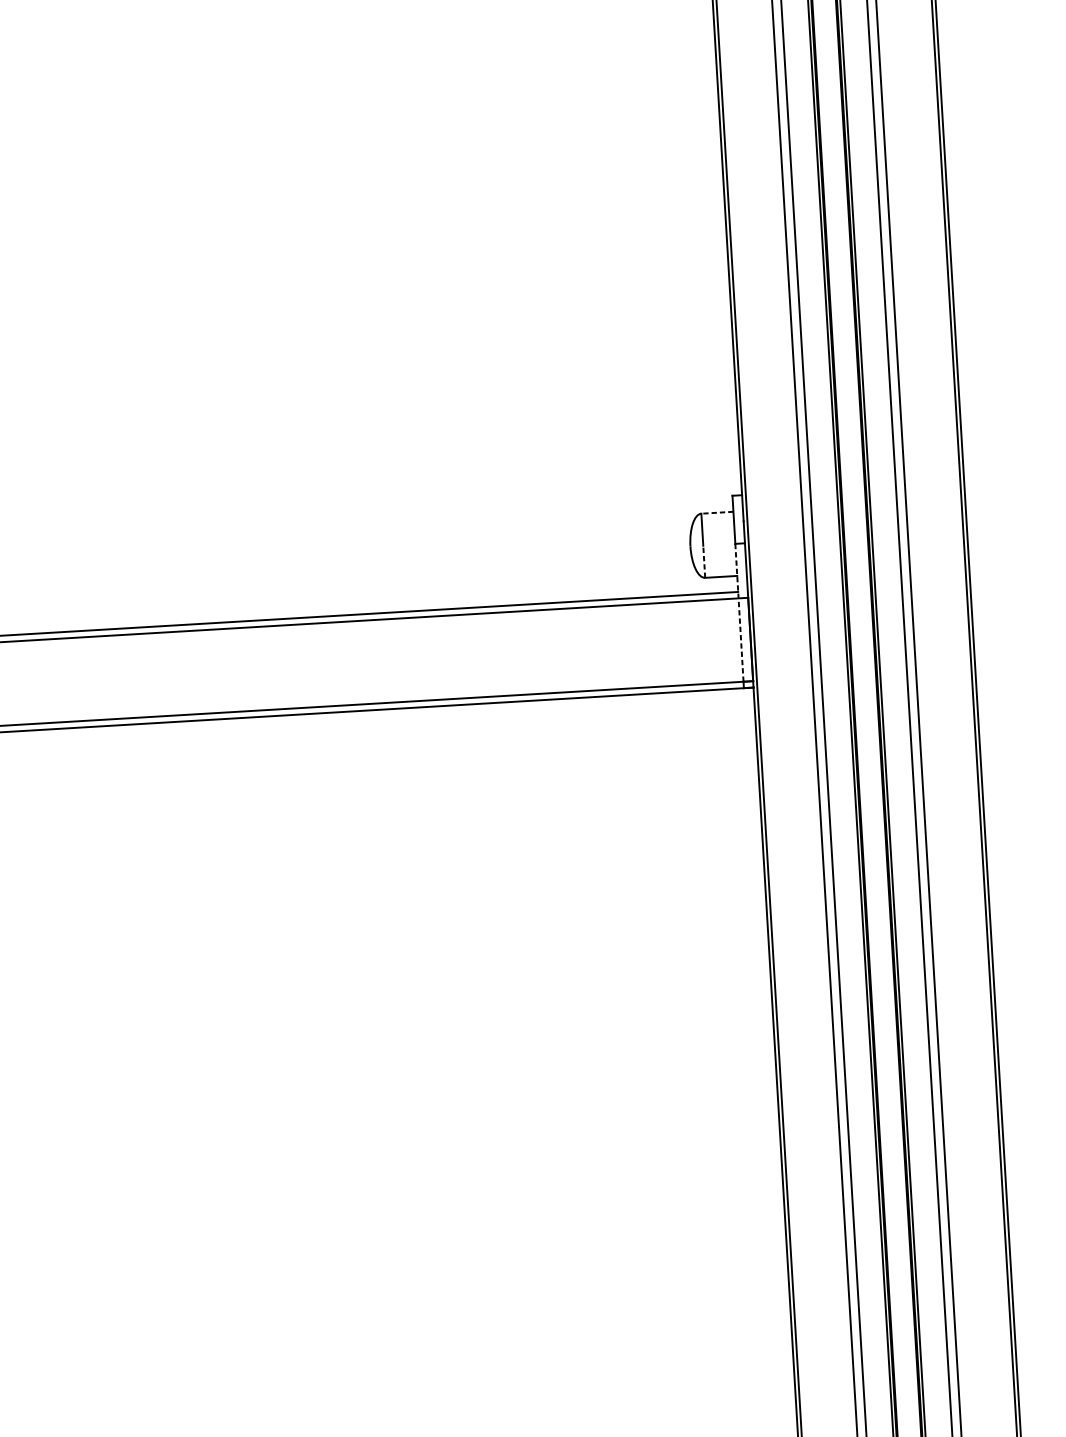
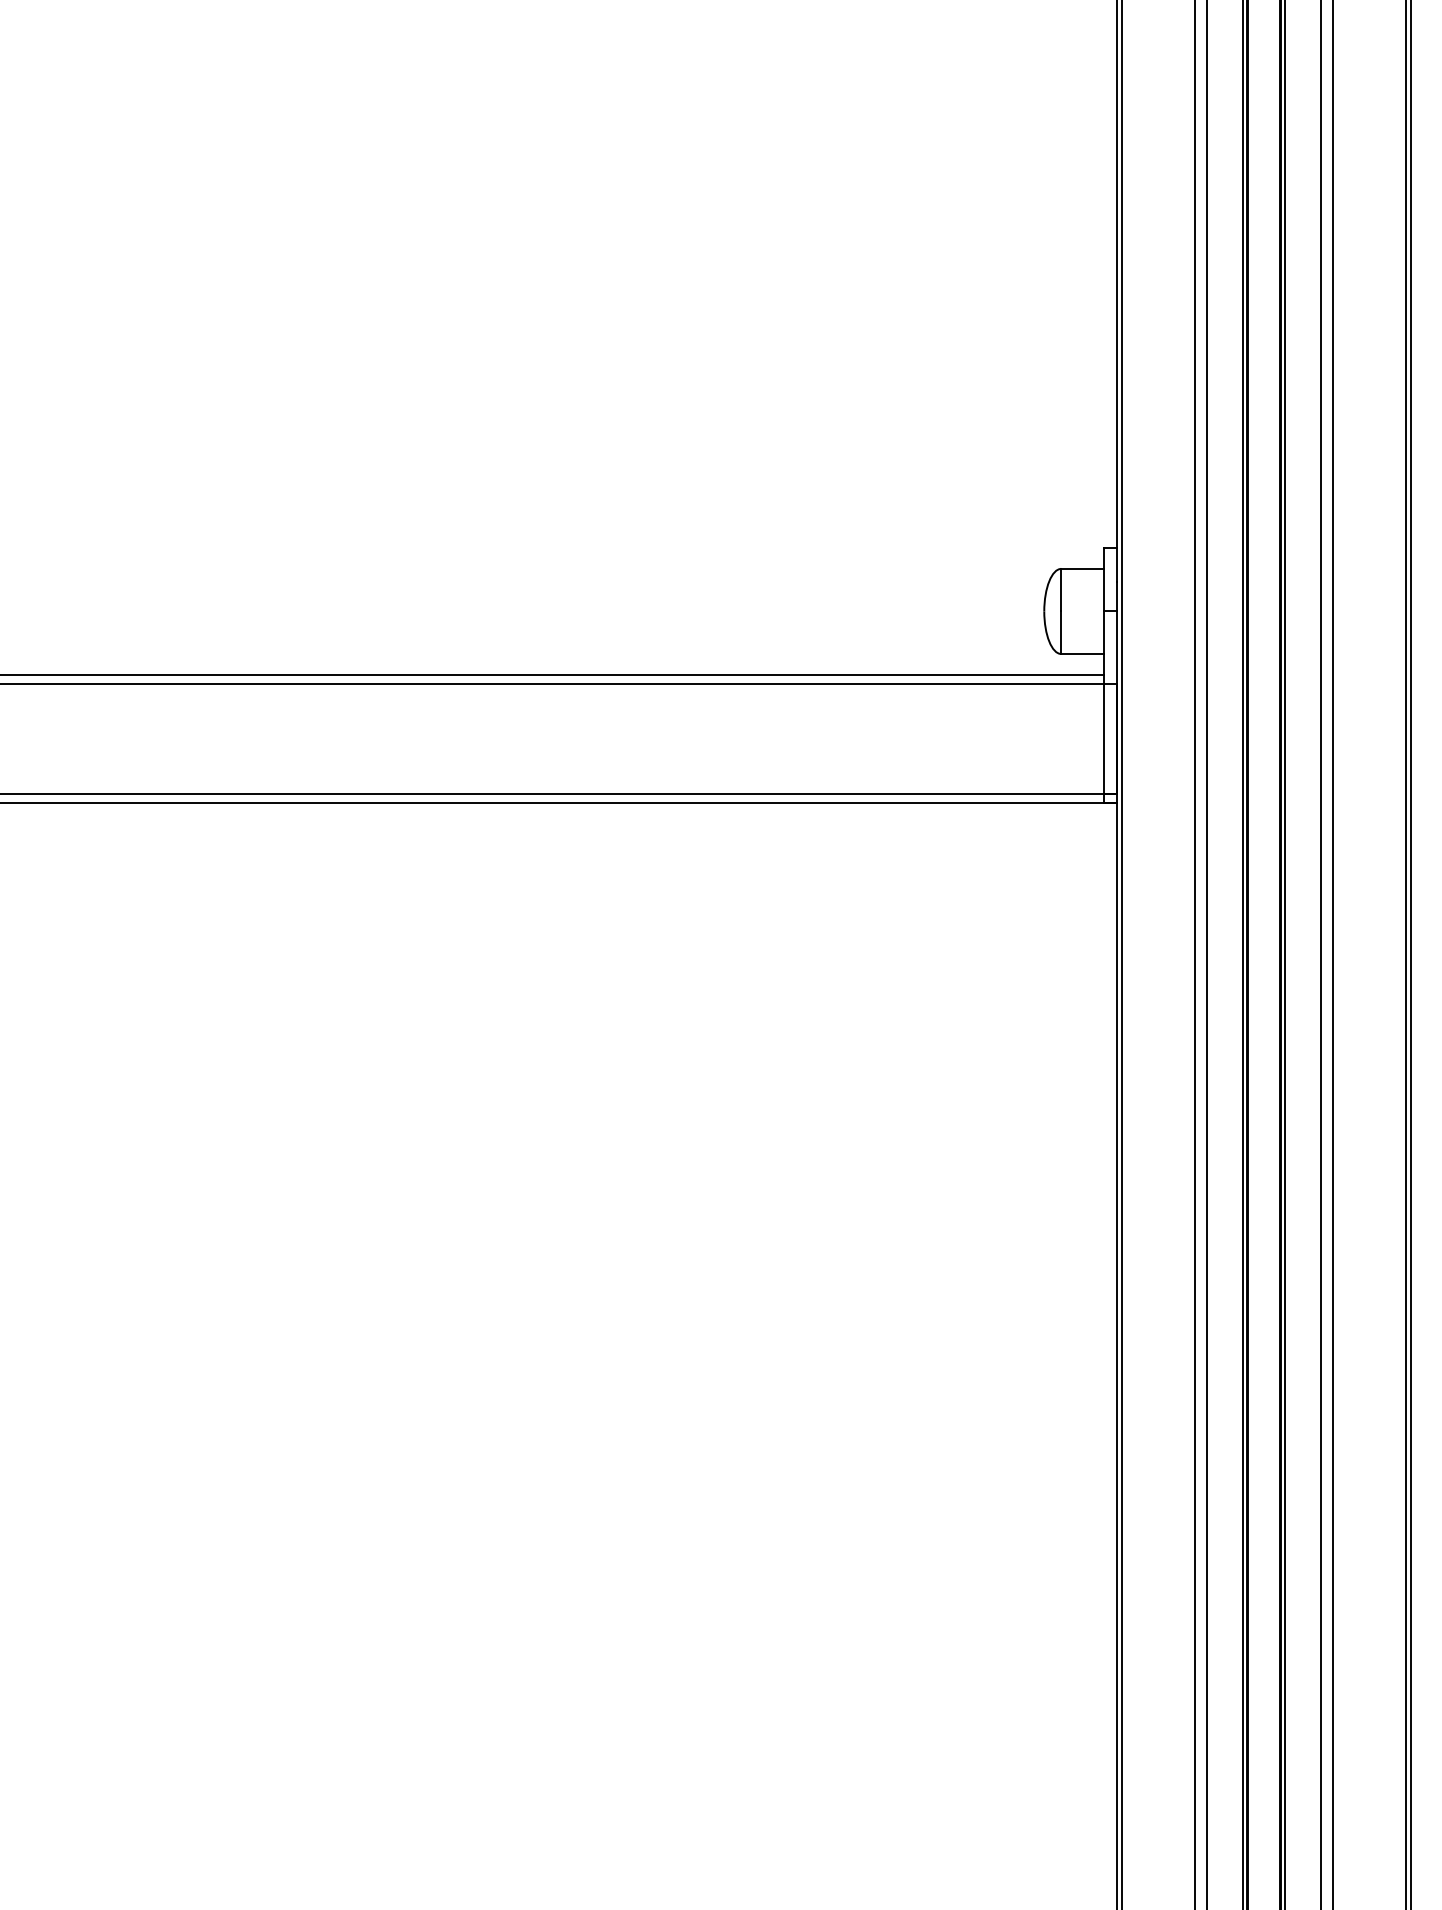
line: (717, 512) -> (1082, 568), dashed -> solid
line: (704, 561) -> (1061, 632), dashed -> solid
line: (739, 612) -> (1103, 702), dashed -> solid

